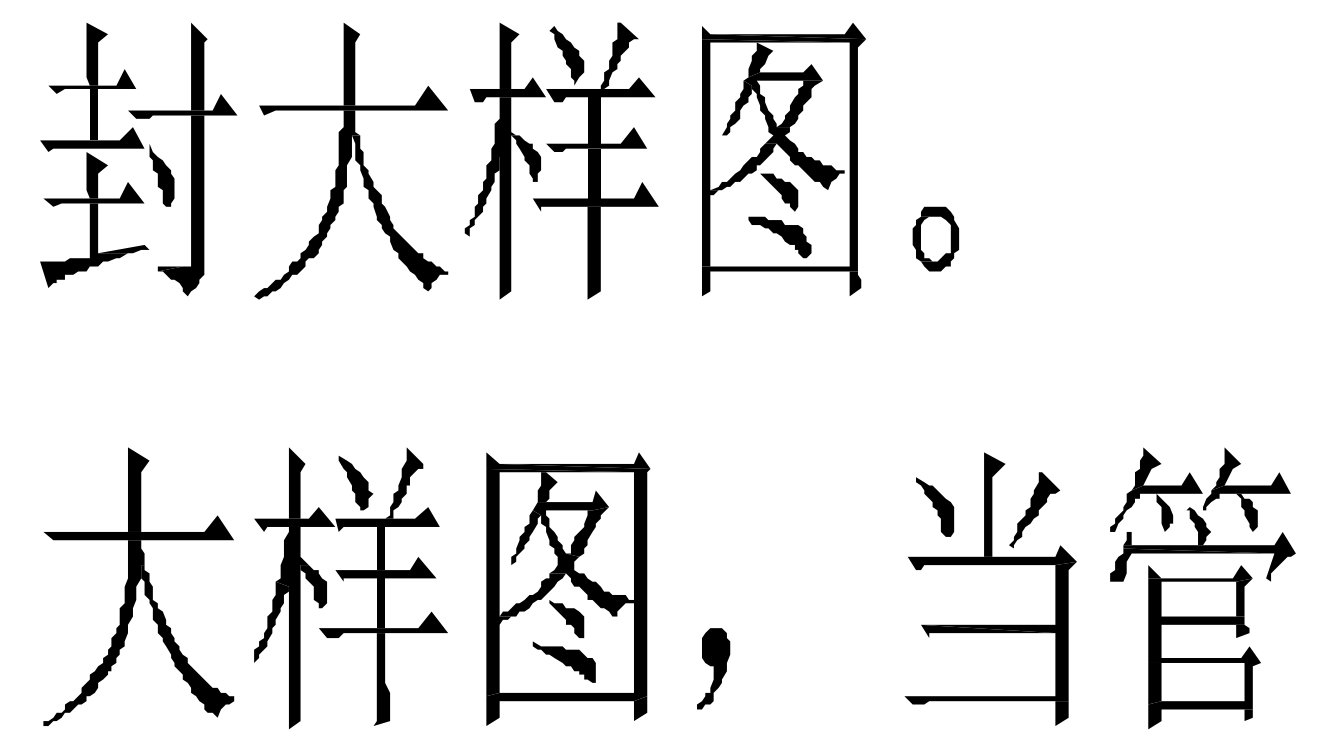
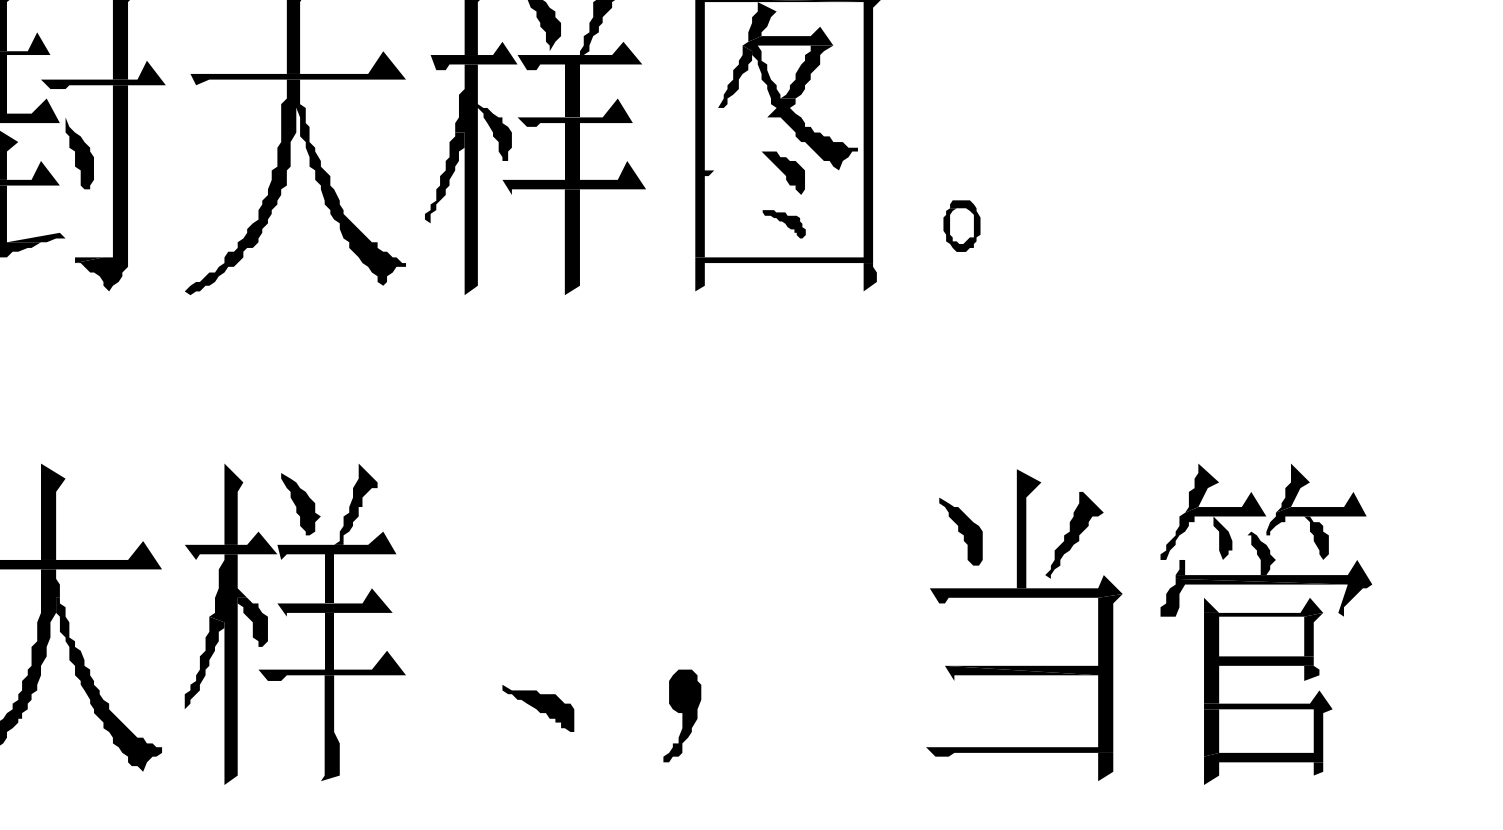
fill: (743, 166) -> (742, 143), removed
part: (779, 237) -> (783, 224), size x0.6
part: (935, 238) -> (961, 225), size x0.7
part: (568, 588) -> (543, 624), removed
part: (713, 668) -> (682, 715), moved

